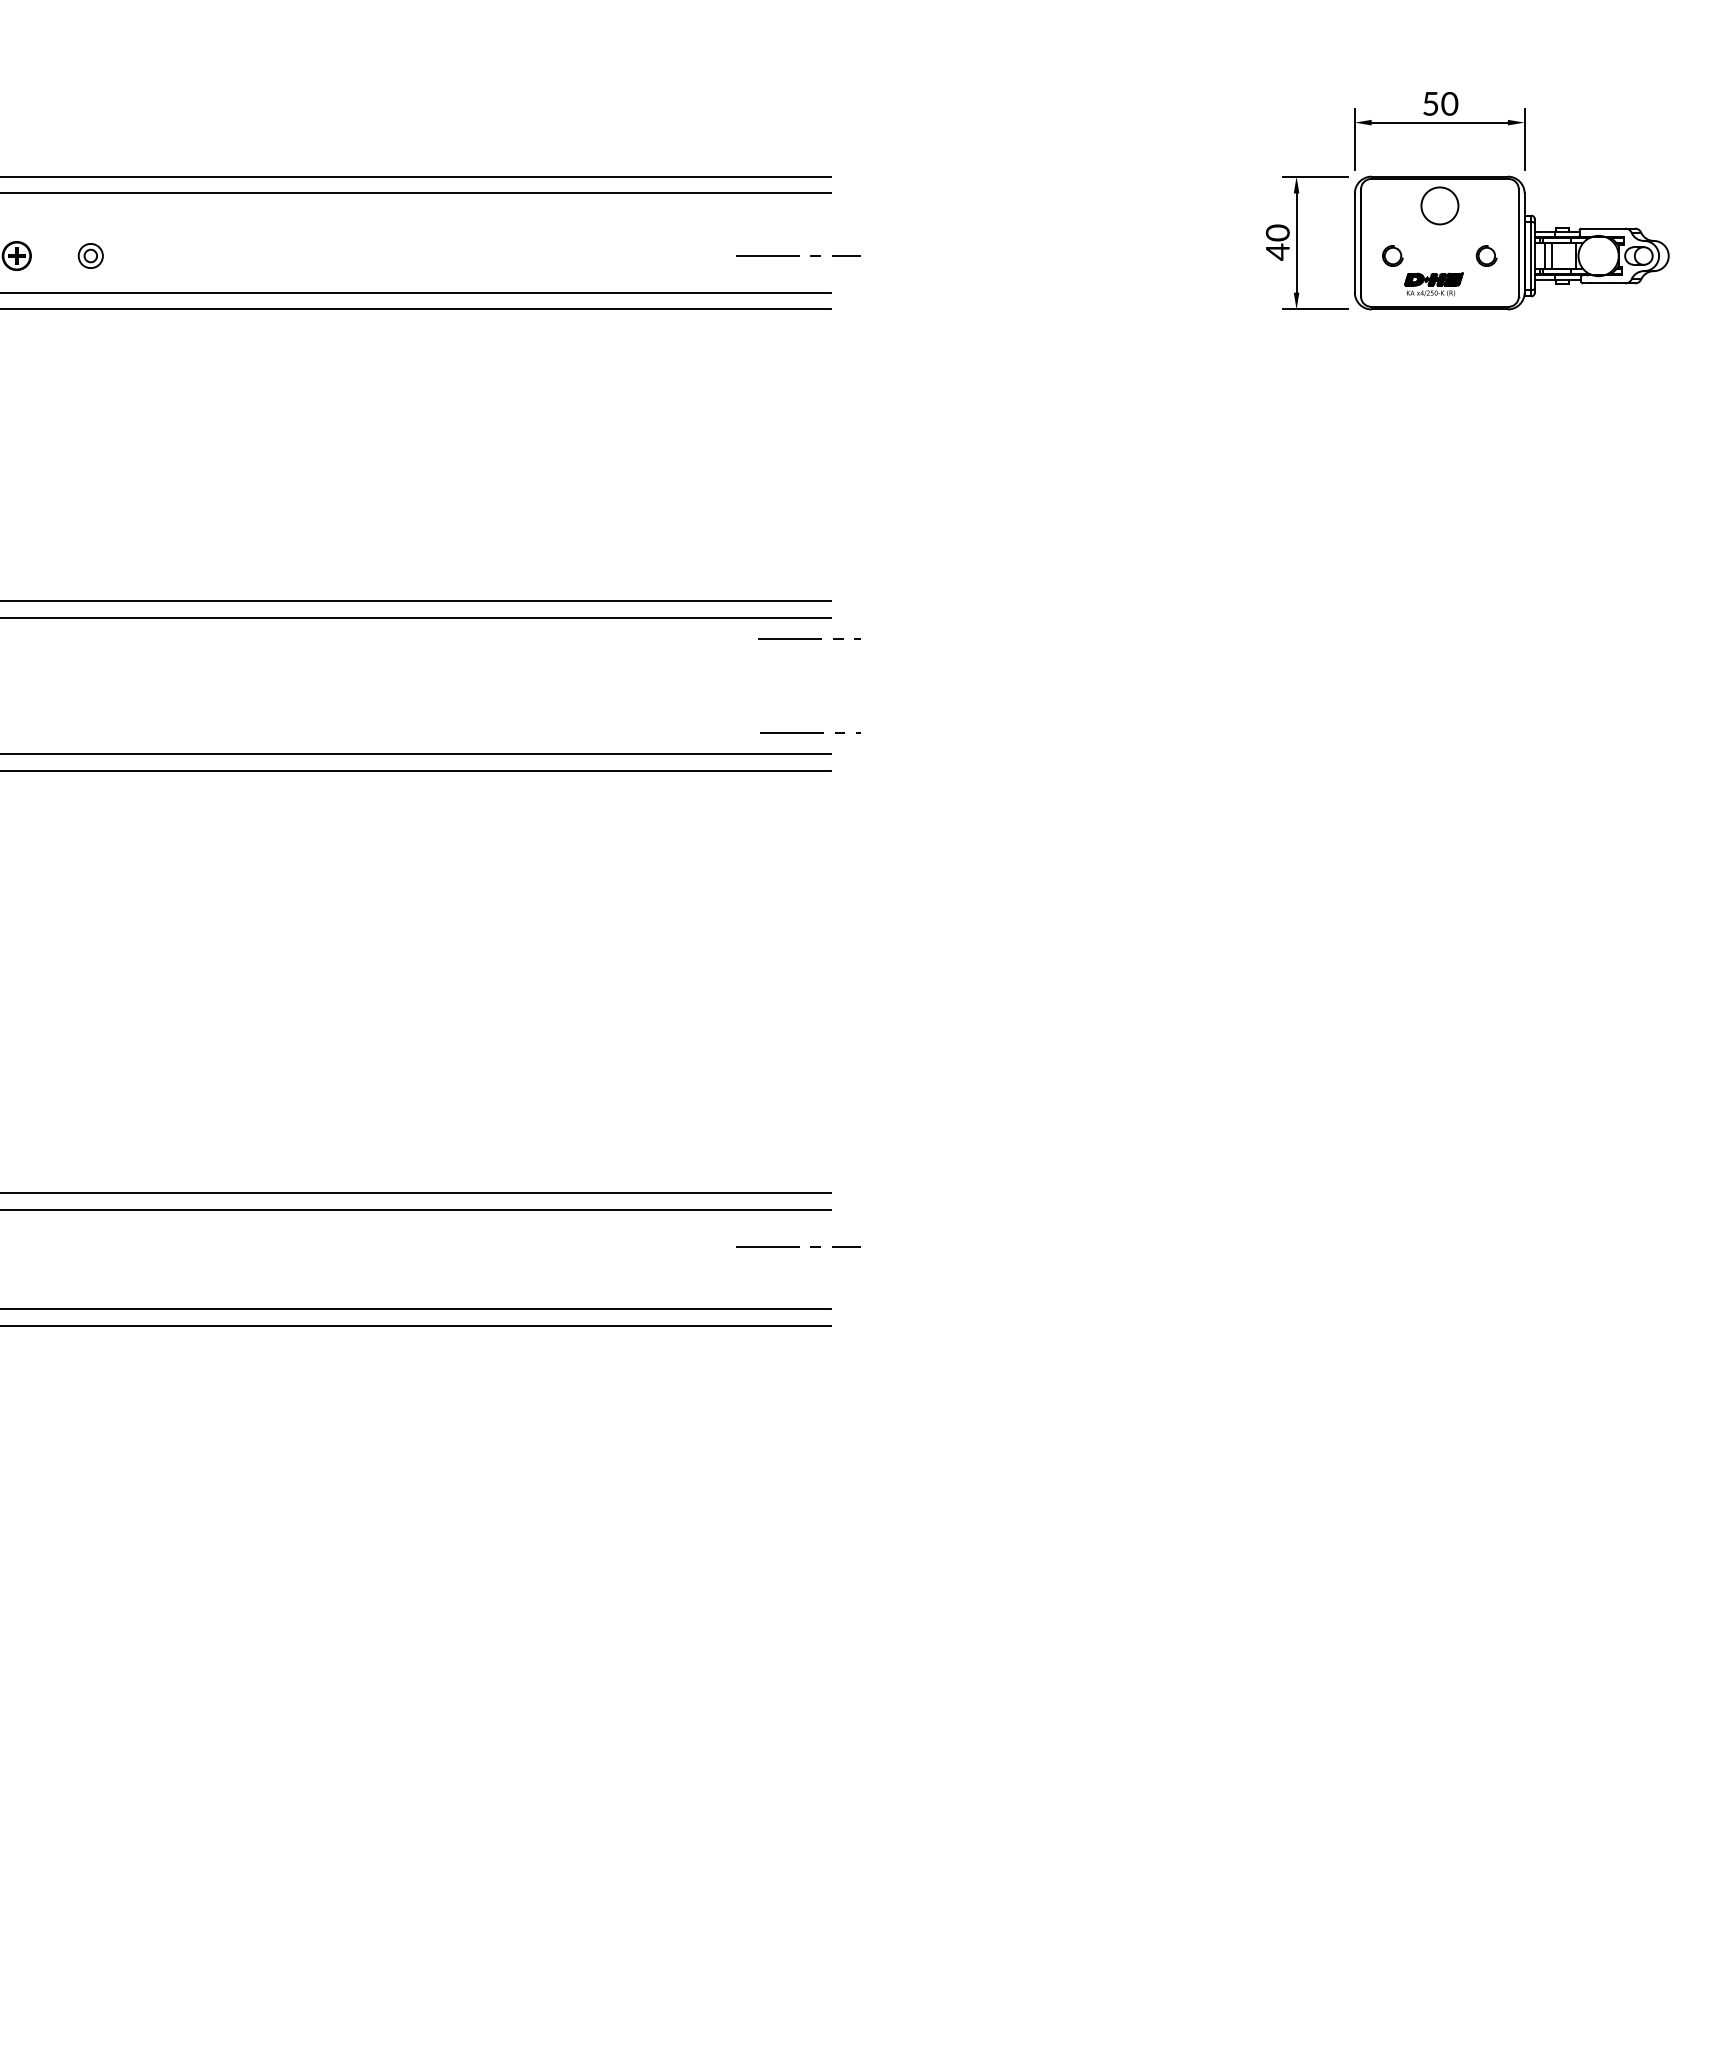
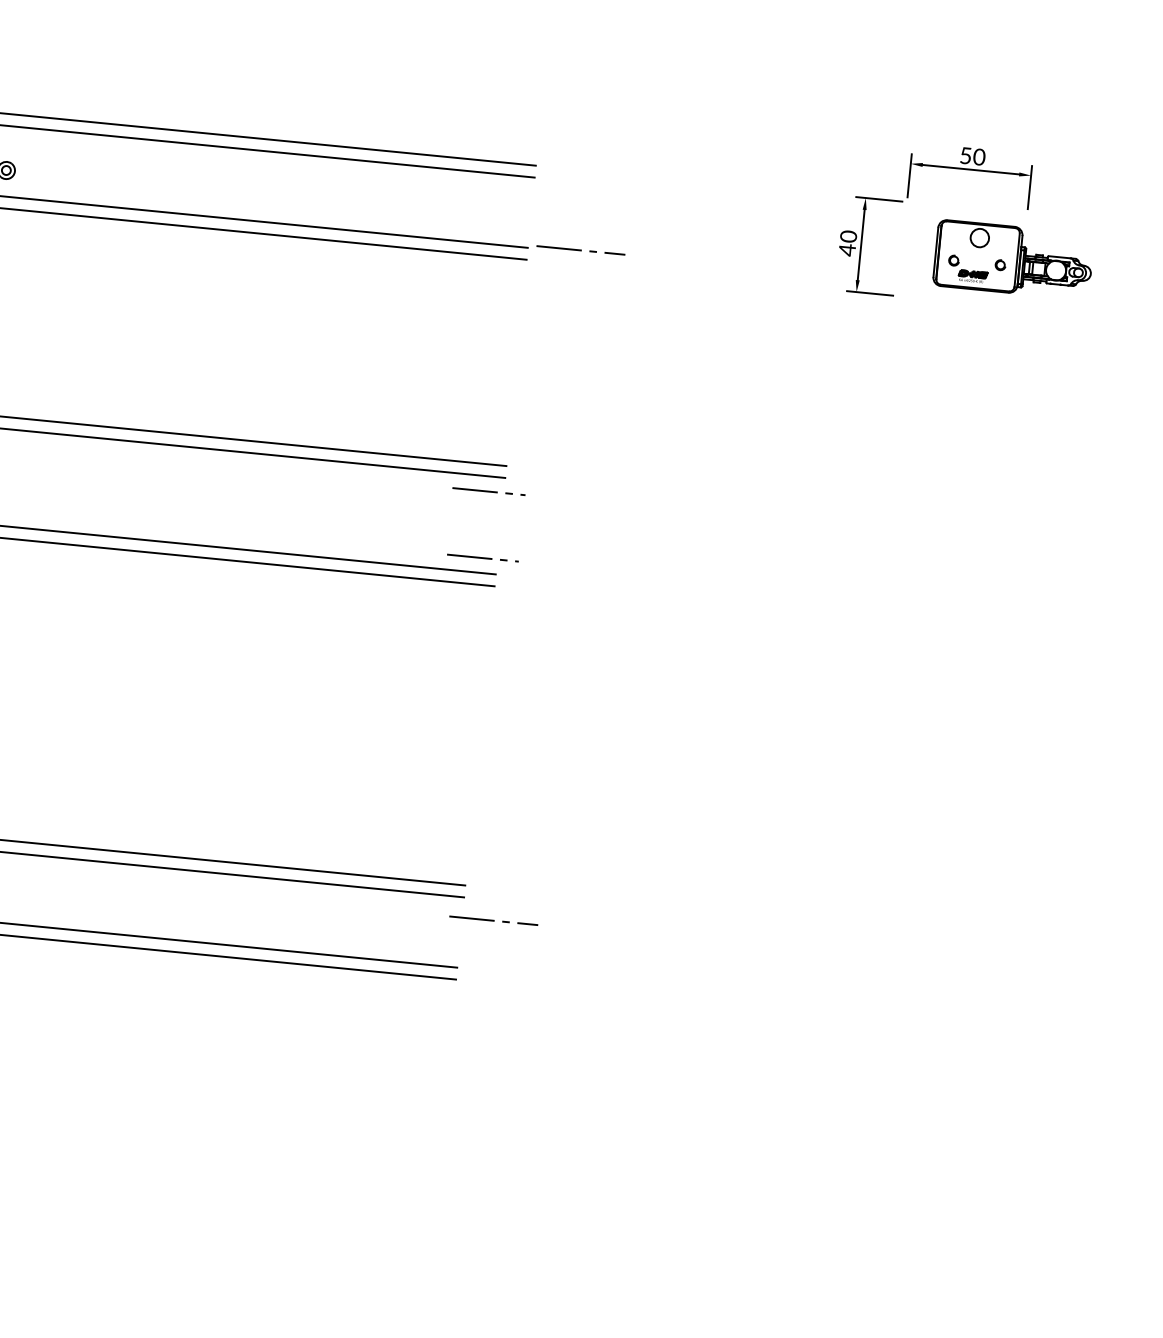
part: (1511, 242) -> (1013, 259), size x0.7
line: (798, 255) -> (581, 250), moved
line: (798, 1246) -> (493, 920), moved

